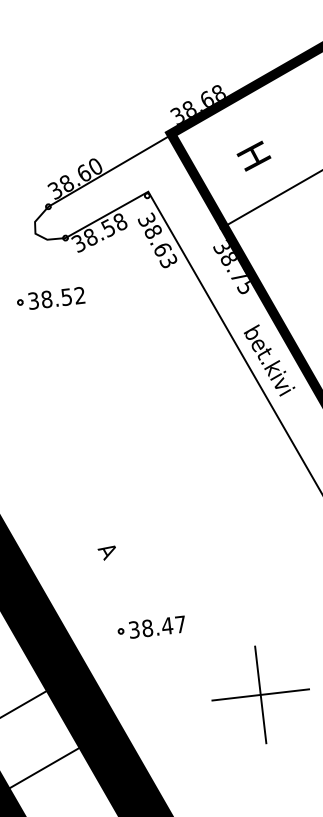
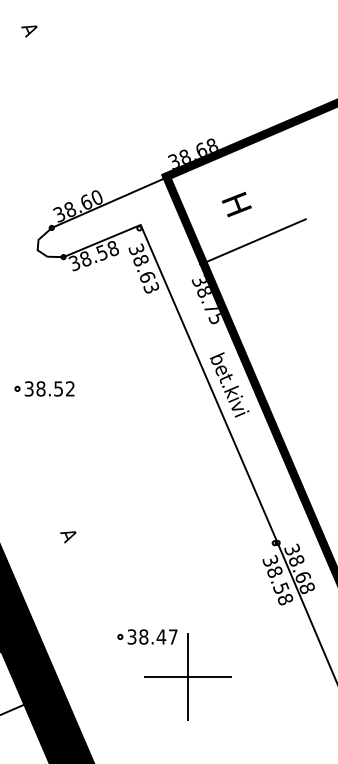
part: (50, 298) -> (44, 388), moved
part: (151, 627) -> (147, 636), moved

